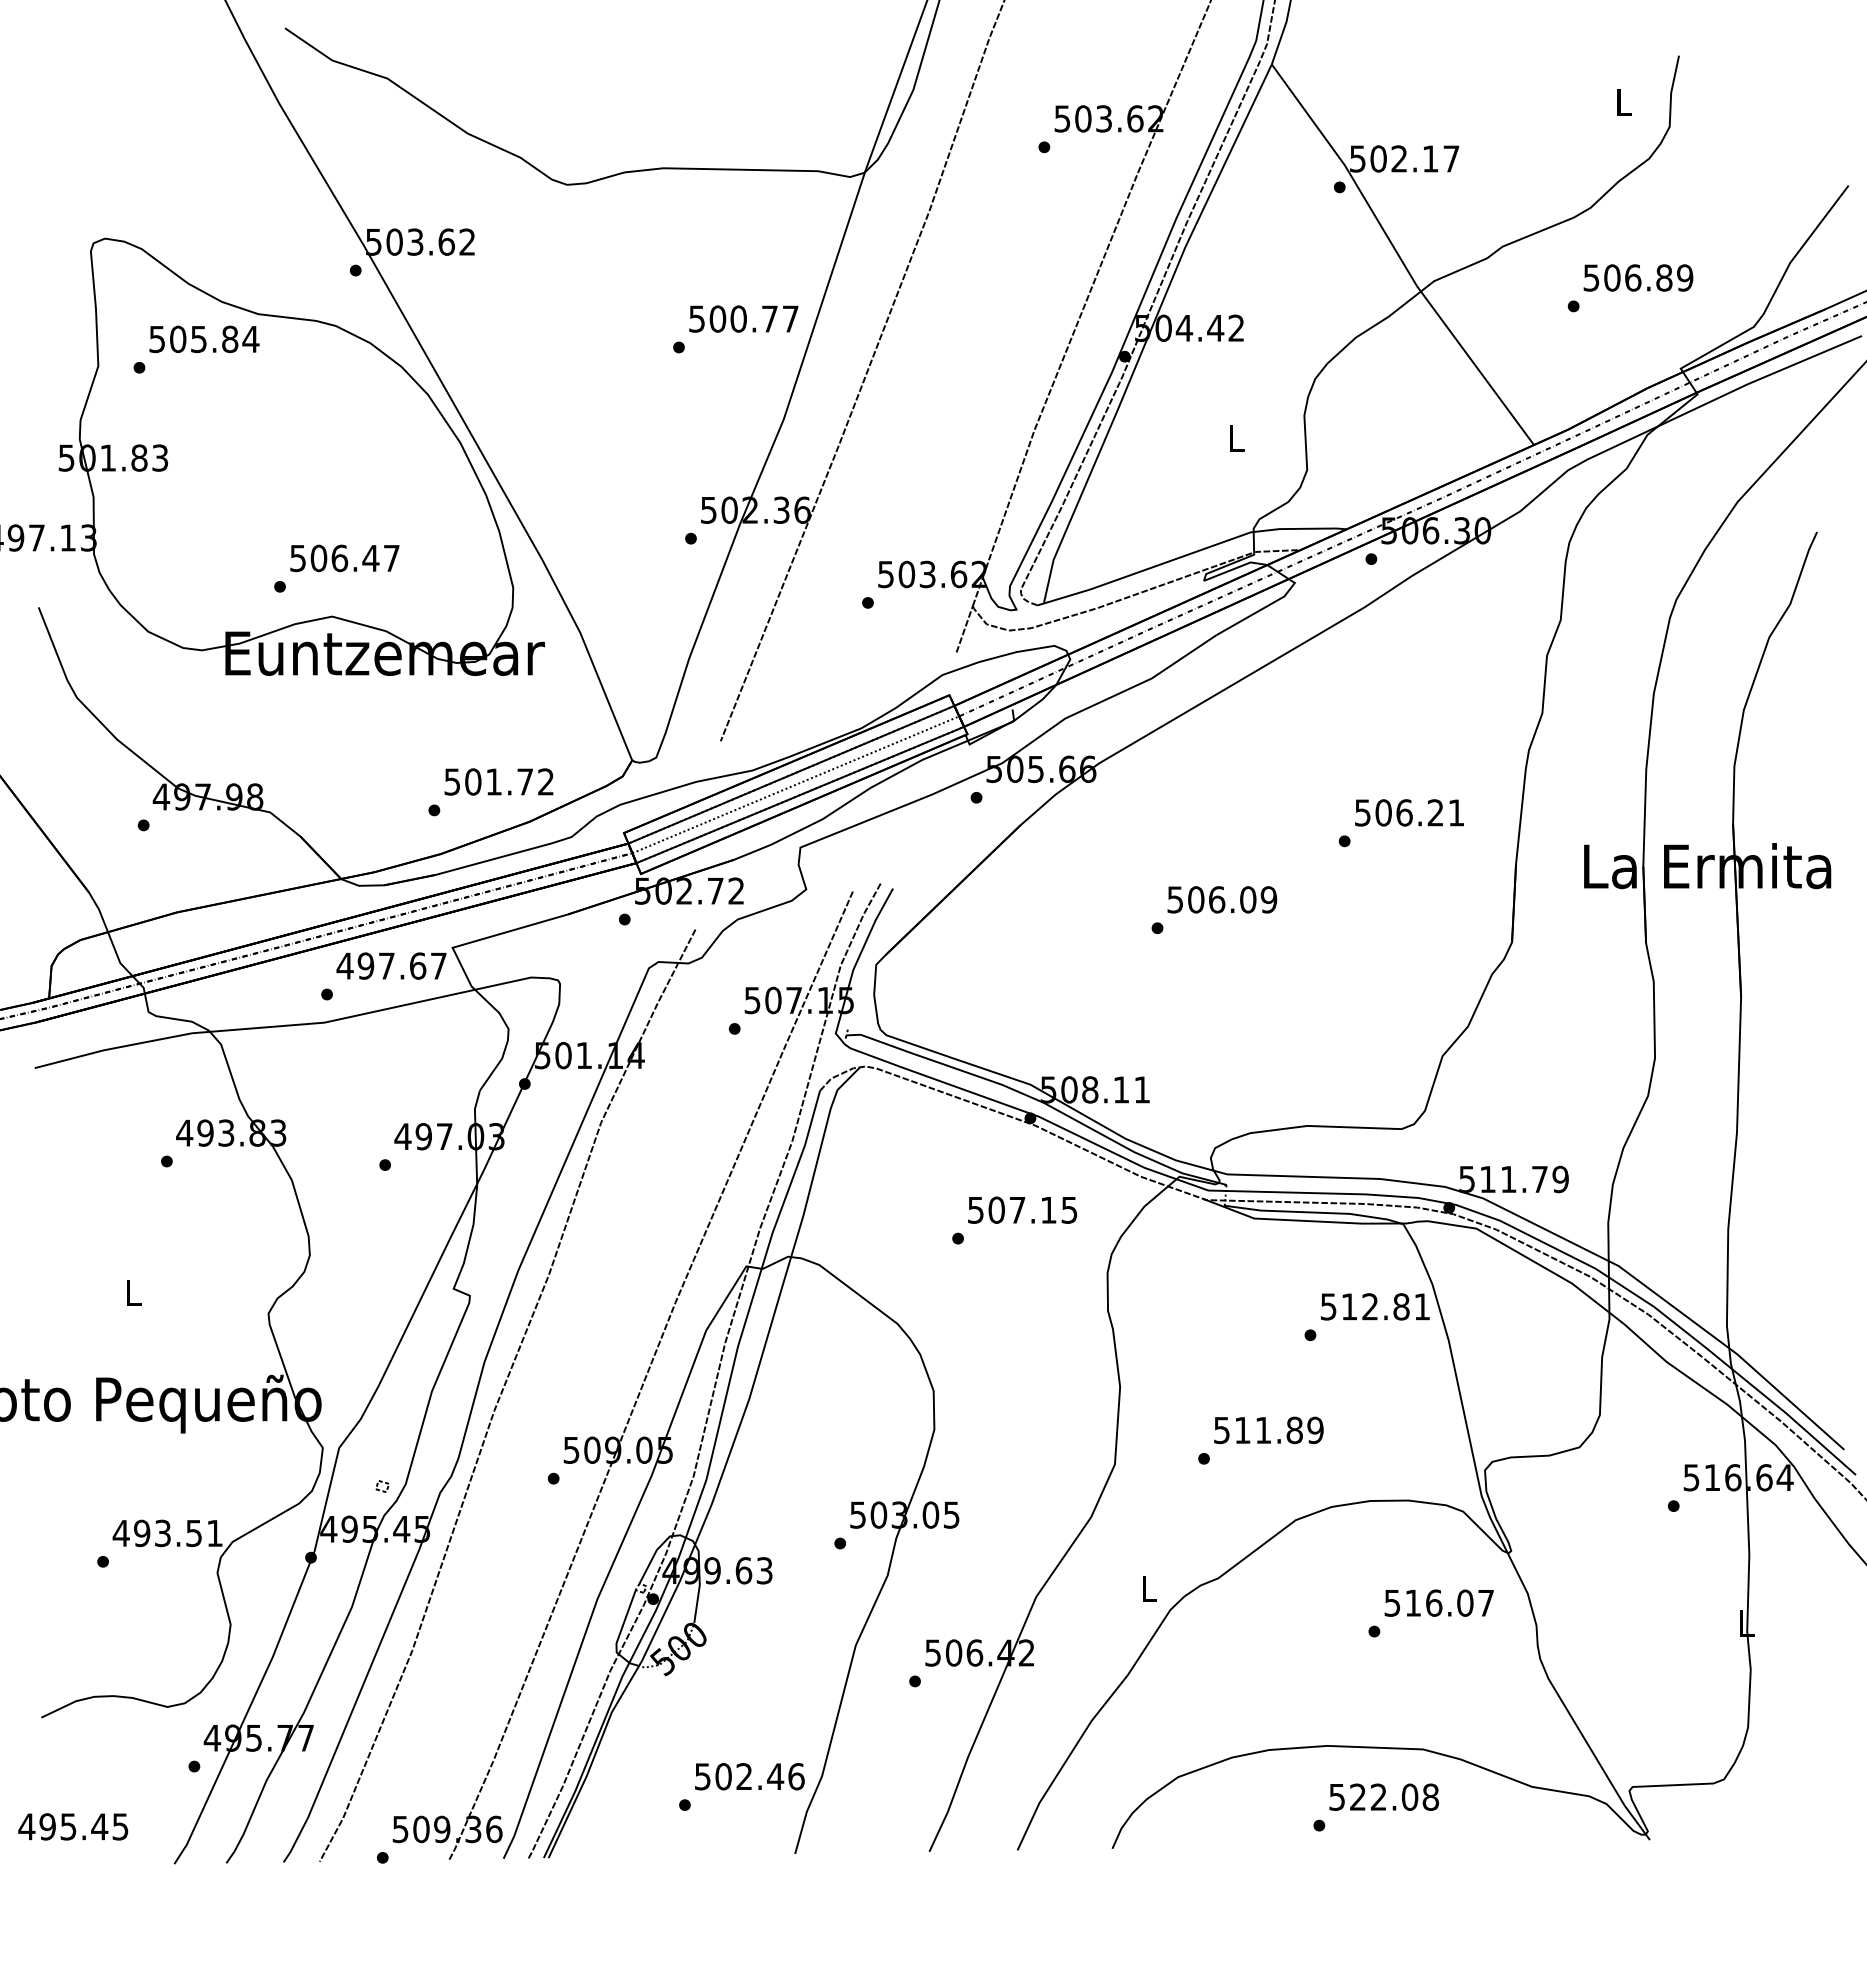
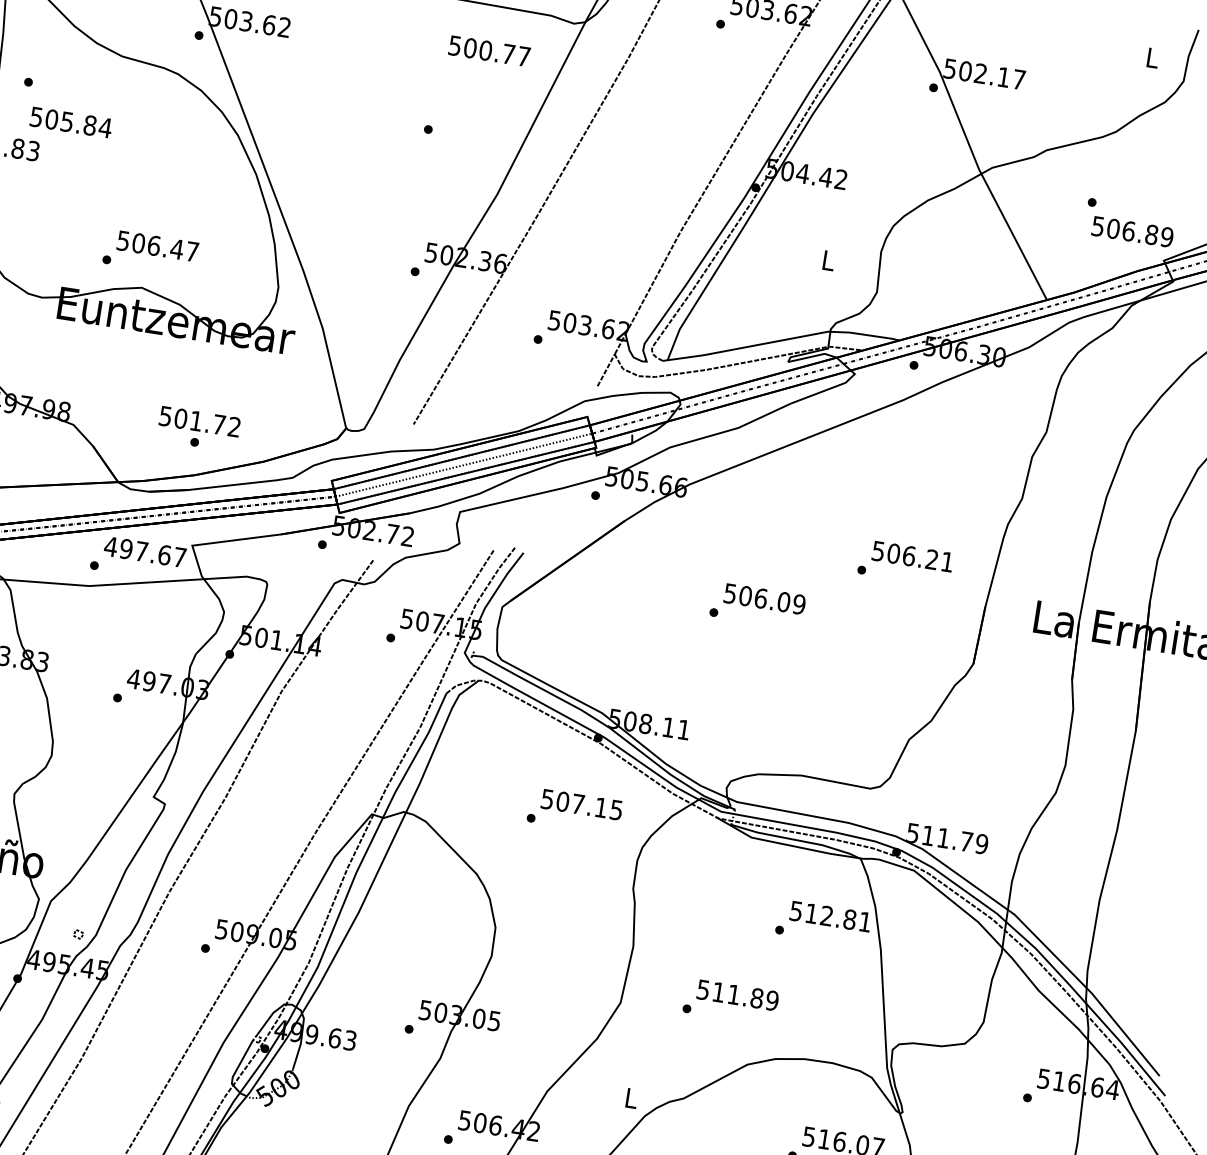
text: (1638, 277) -> (1132, 231), moved
text: (743, 318) -> (489, 50), moved
text: (204, 339) -> (71, 122), moved
text: (498, 781) -> (199, 421), moved

